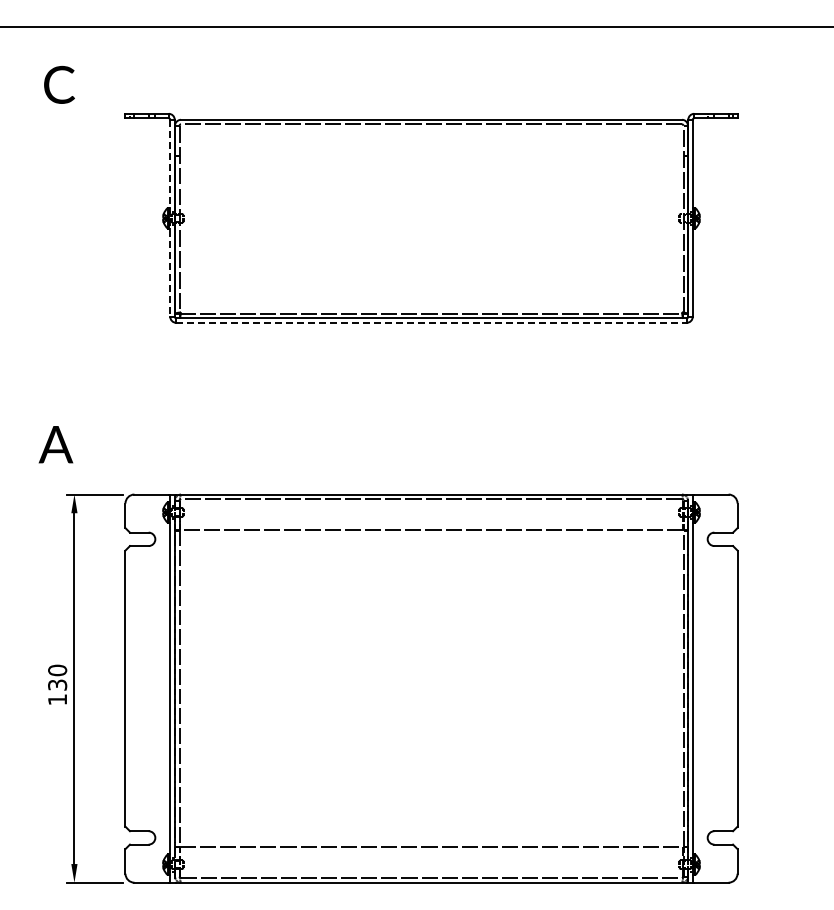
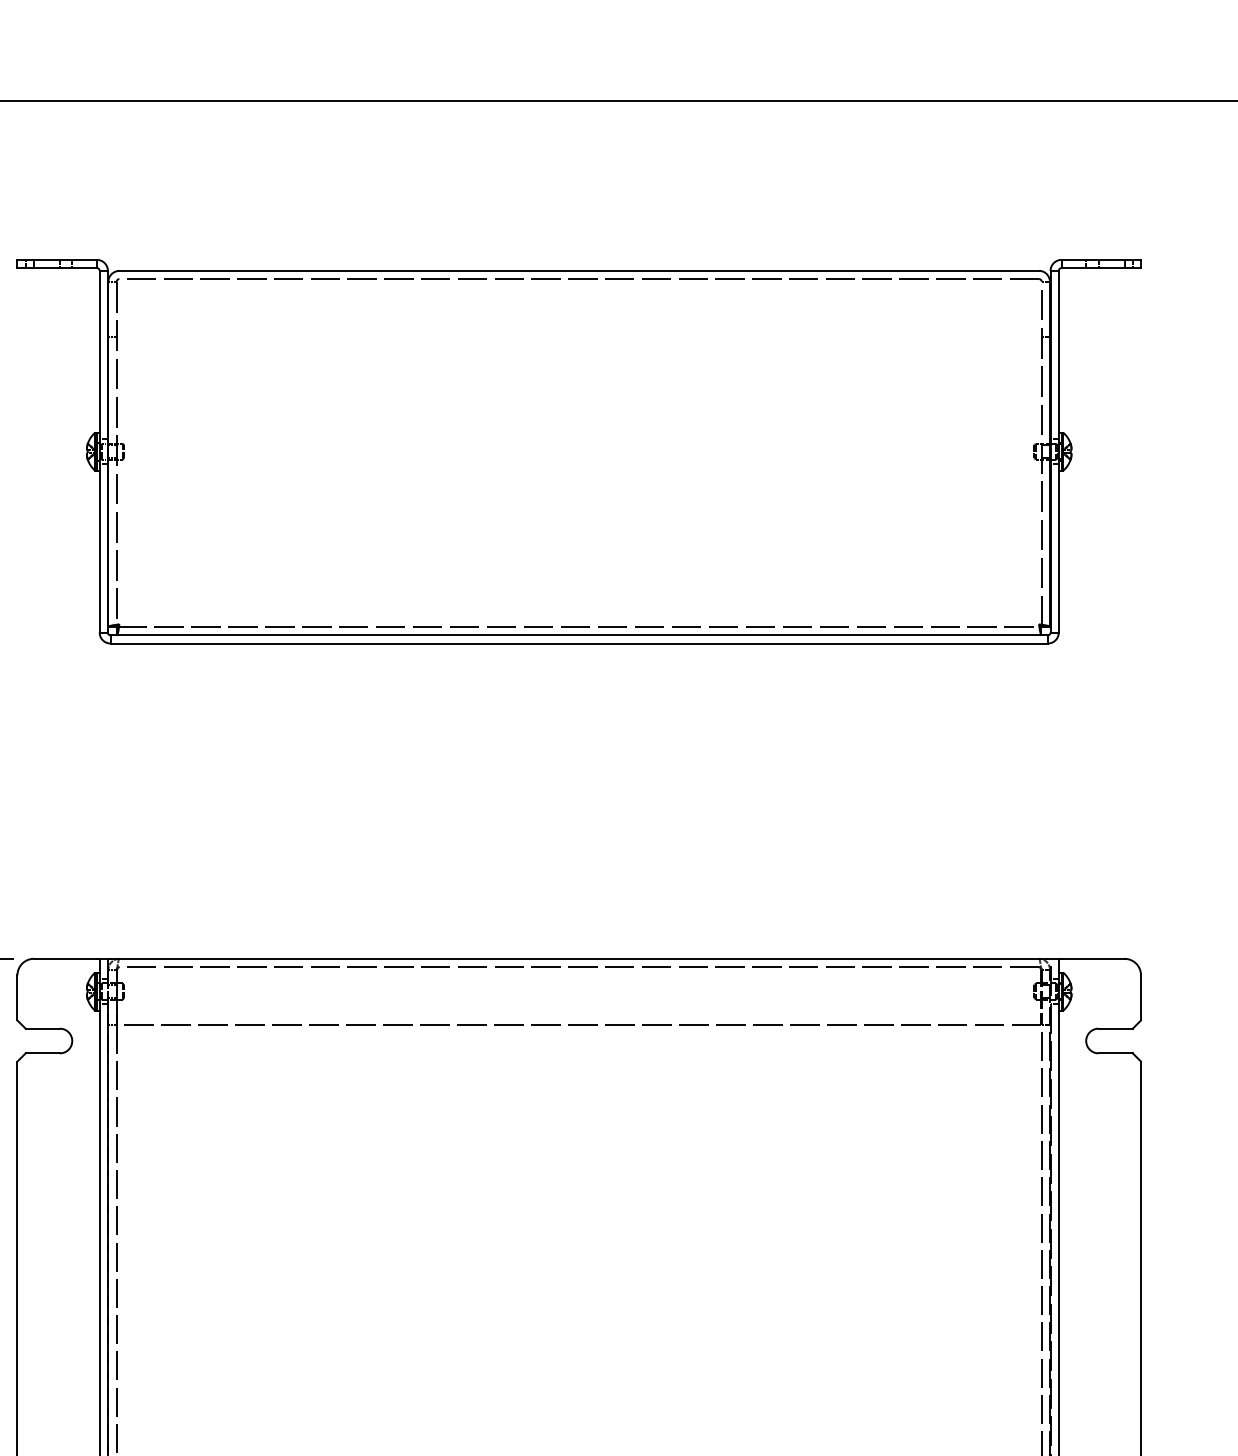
line: (170, 218) -> (100, 452), dashed -> solid
line: (432, 322) -> (581, 642), dashed -> solid

